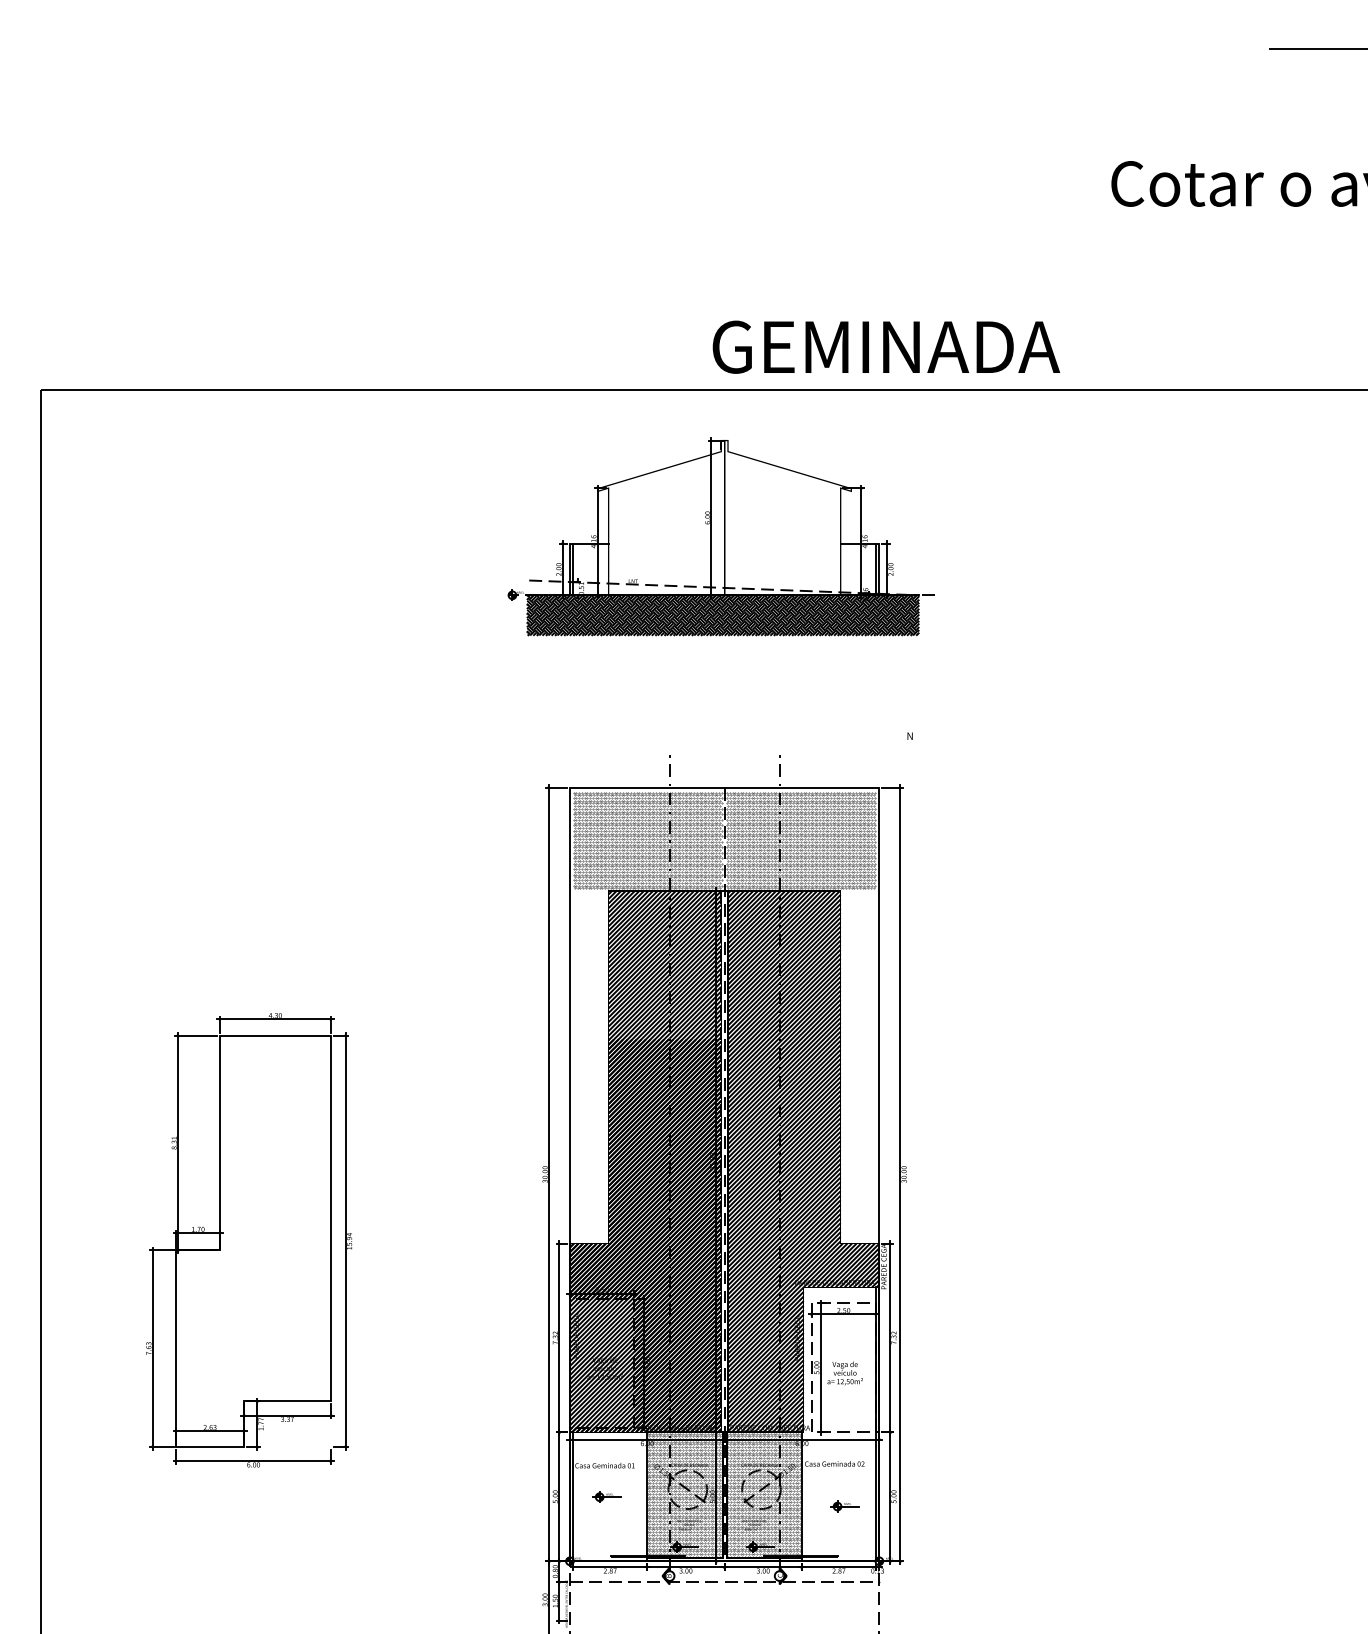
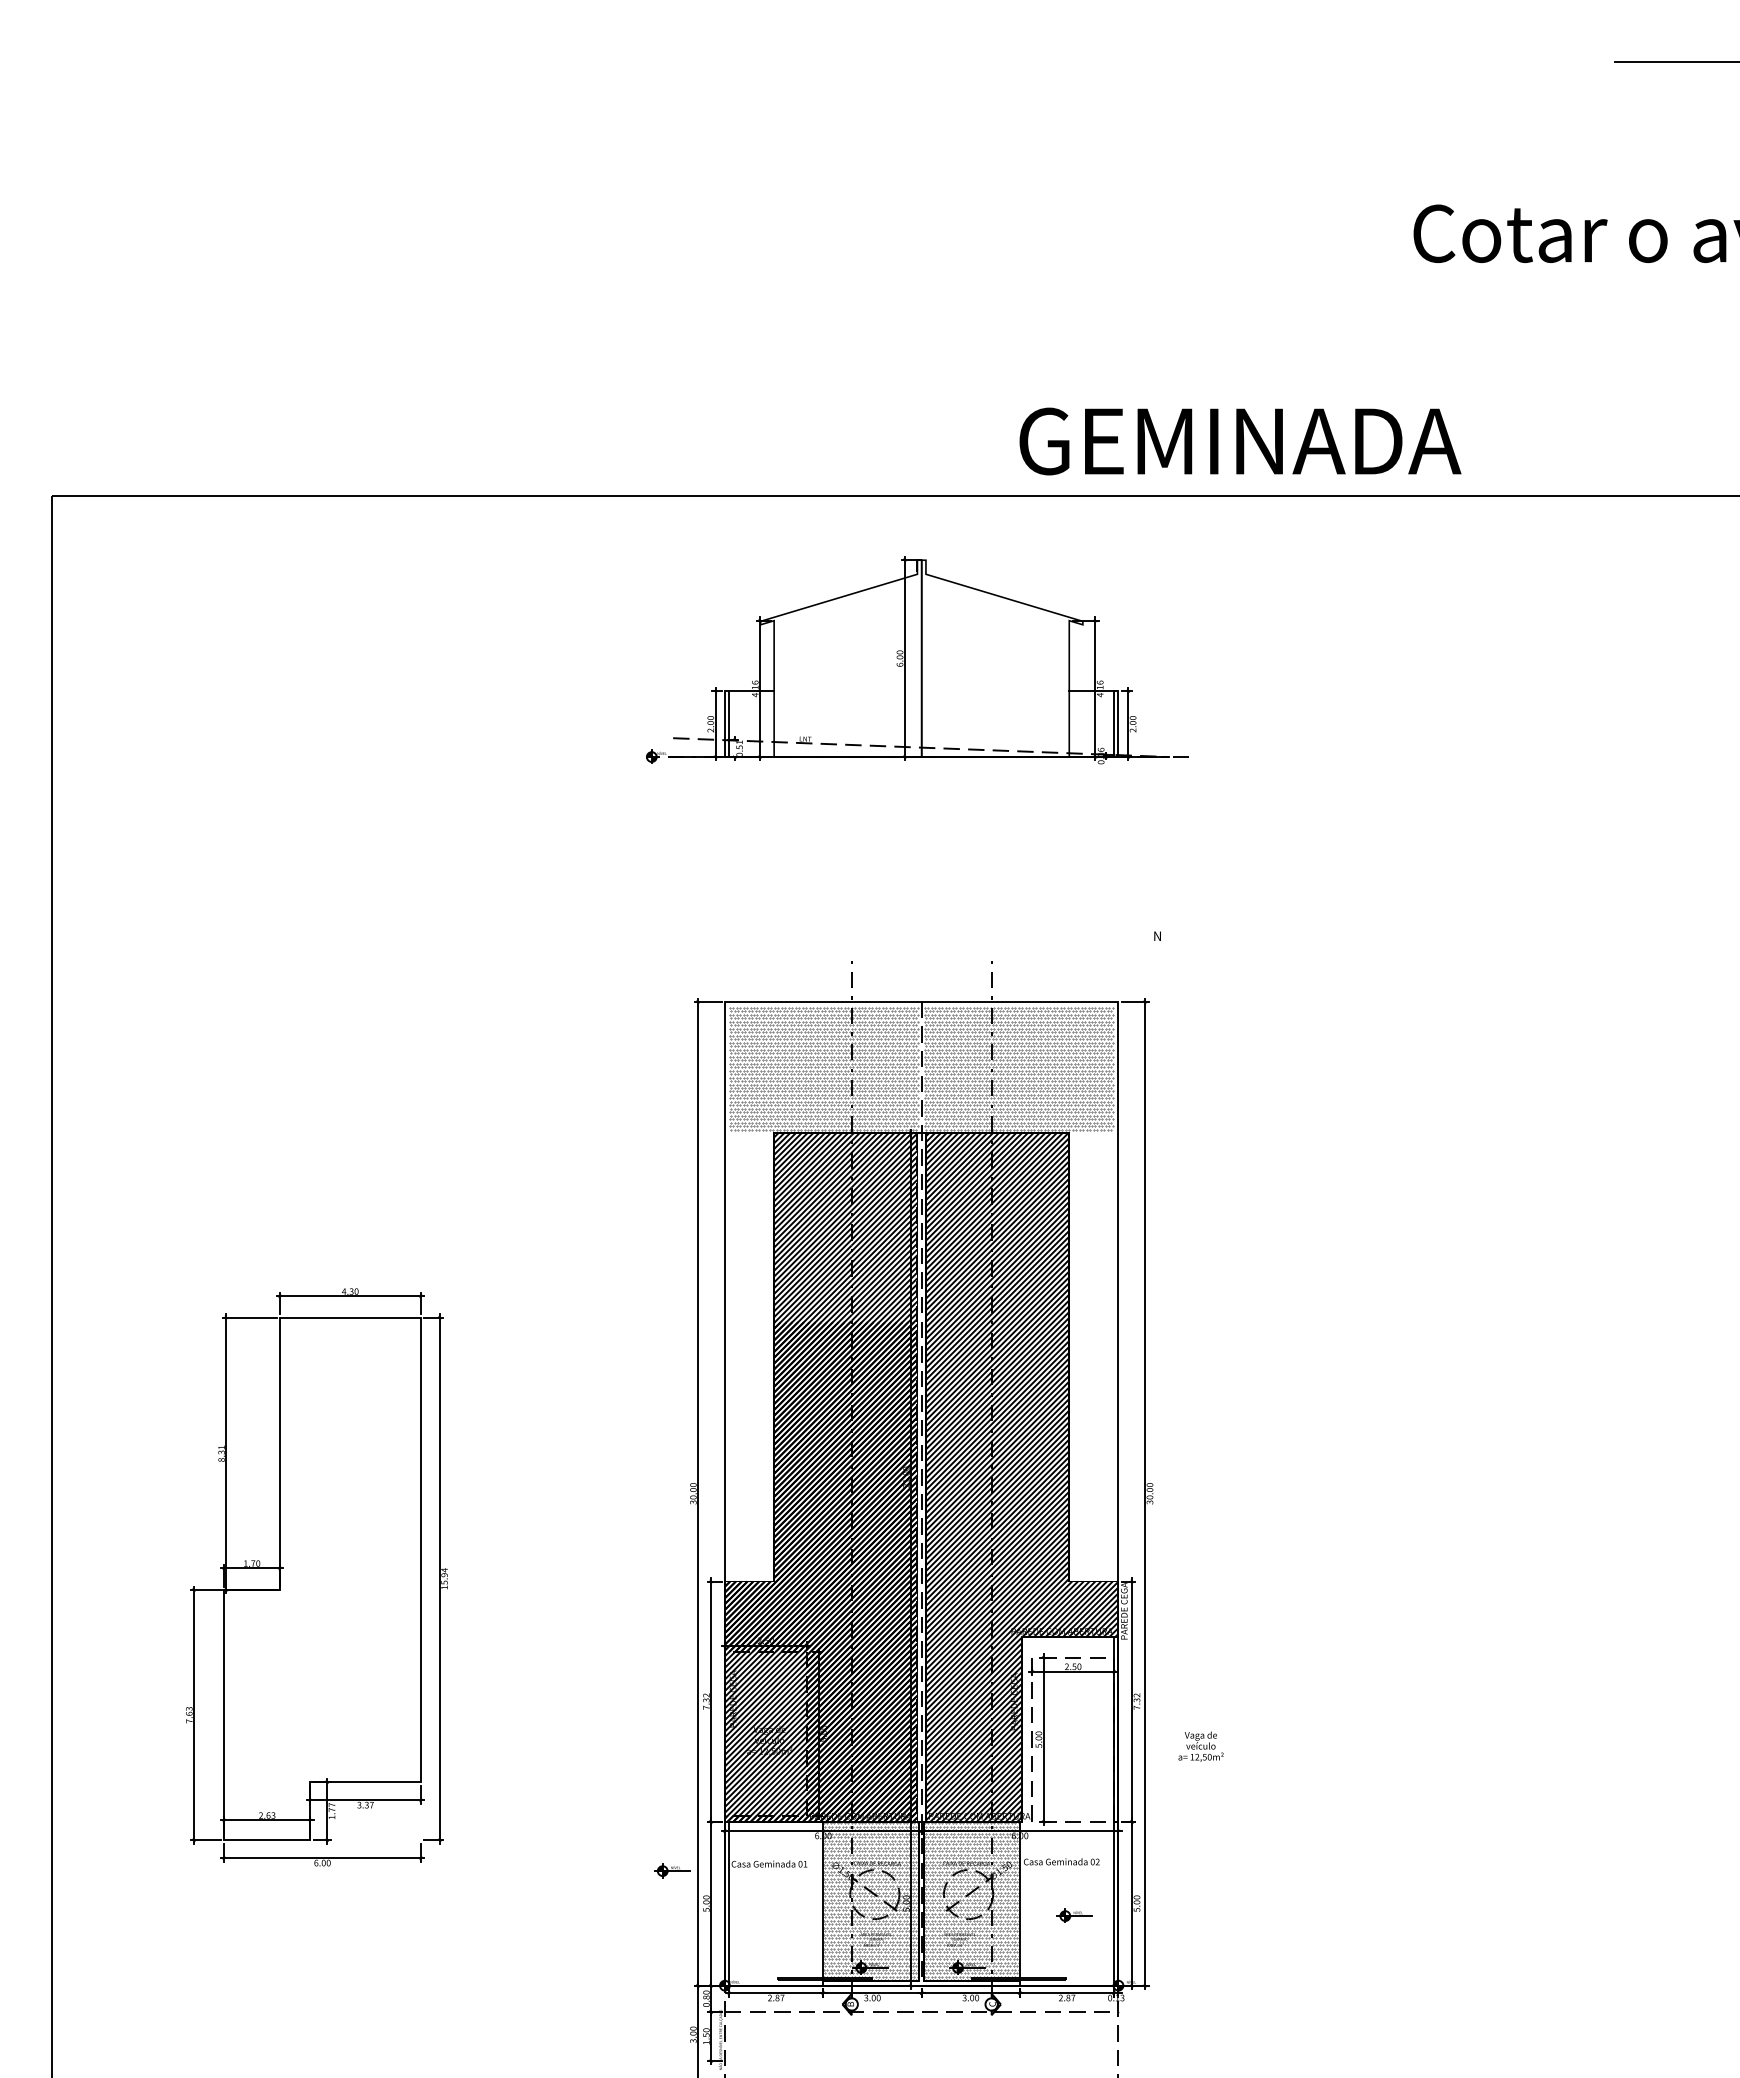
text: (886, 347) -> (1240, 441), moved
hatch: (722, 615) -> (919, 782), removed
text: (844, 1373) -> (1200, 1746), moved
part: (607, 1496) -> (672, 1870), moved

